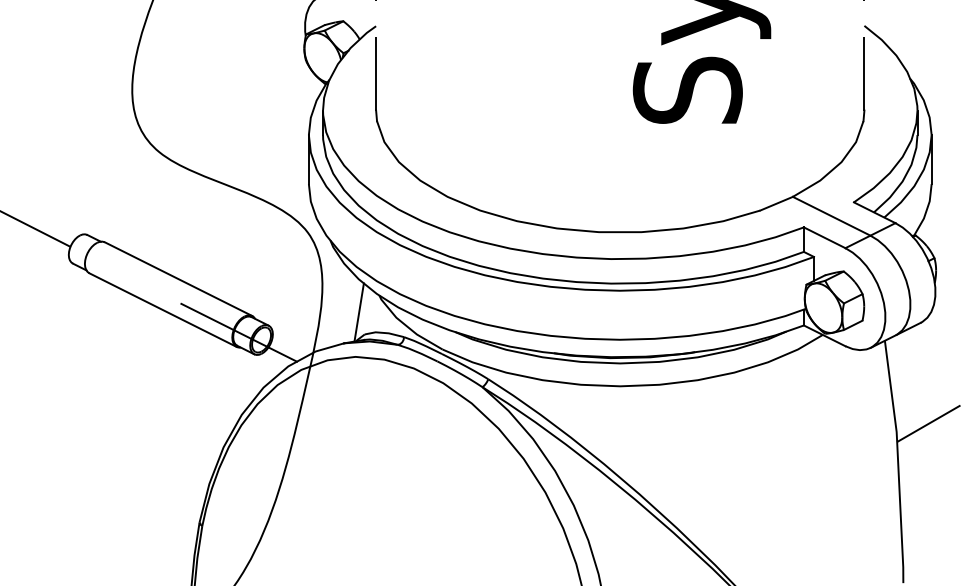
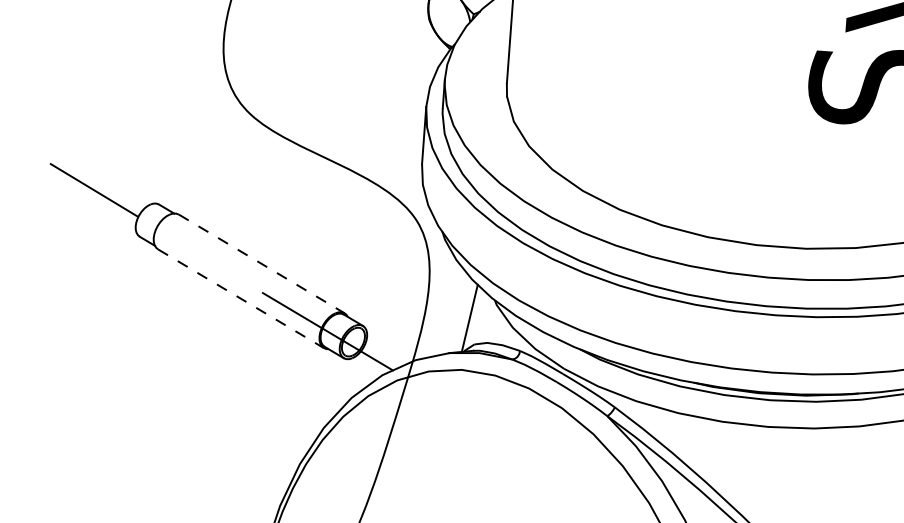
line: (179, 279) -> (262, 264), solid -> dashed
line: (163, 310) -> (241, 299), solid -> dashed

